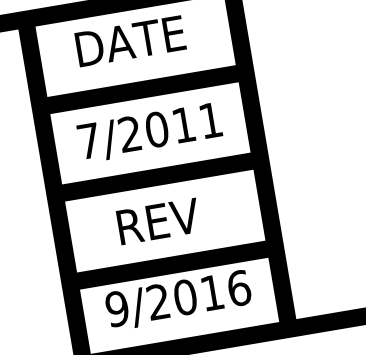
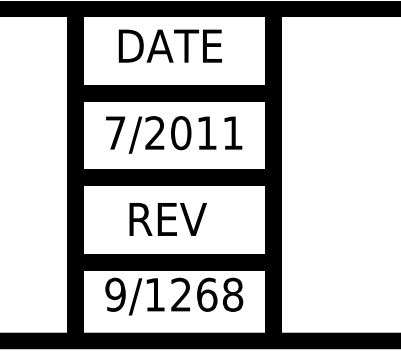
text: (199, 294) -> (194, 294), 9/2016 -> 9/1268

